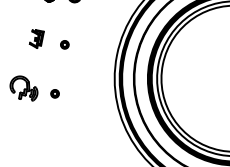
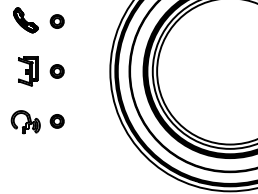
part: (36, 39) -> (28, 71), size x1.67
part: (64, 44) -> (56, 71), size x1.67
part: (54, 93) -> (56, 121), size x1.67

